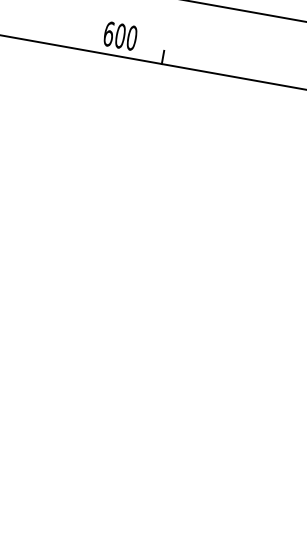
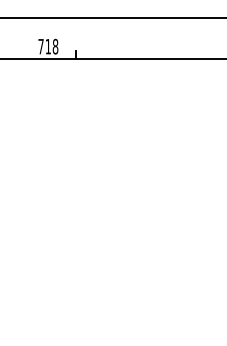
text: (120, 35) -> (48, 46), 600 -> 718

